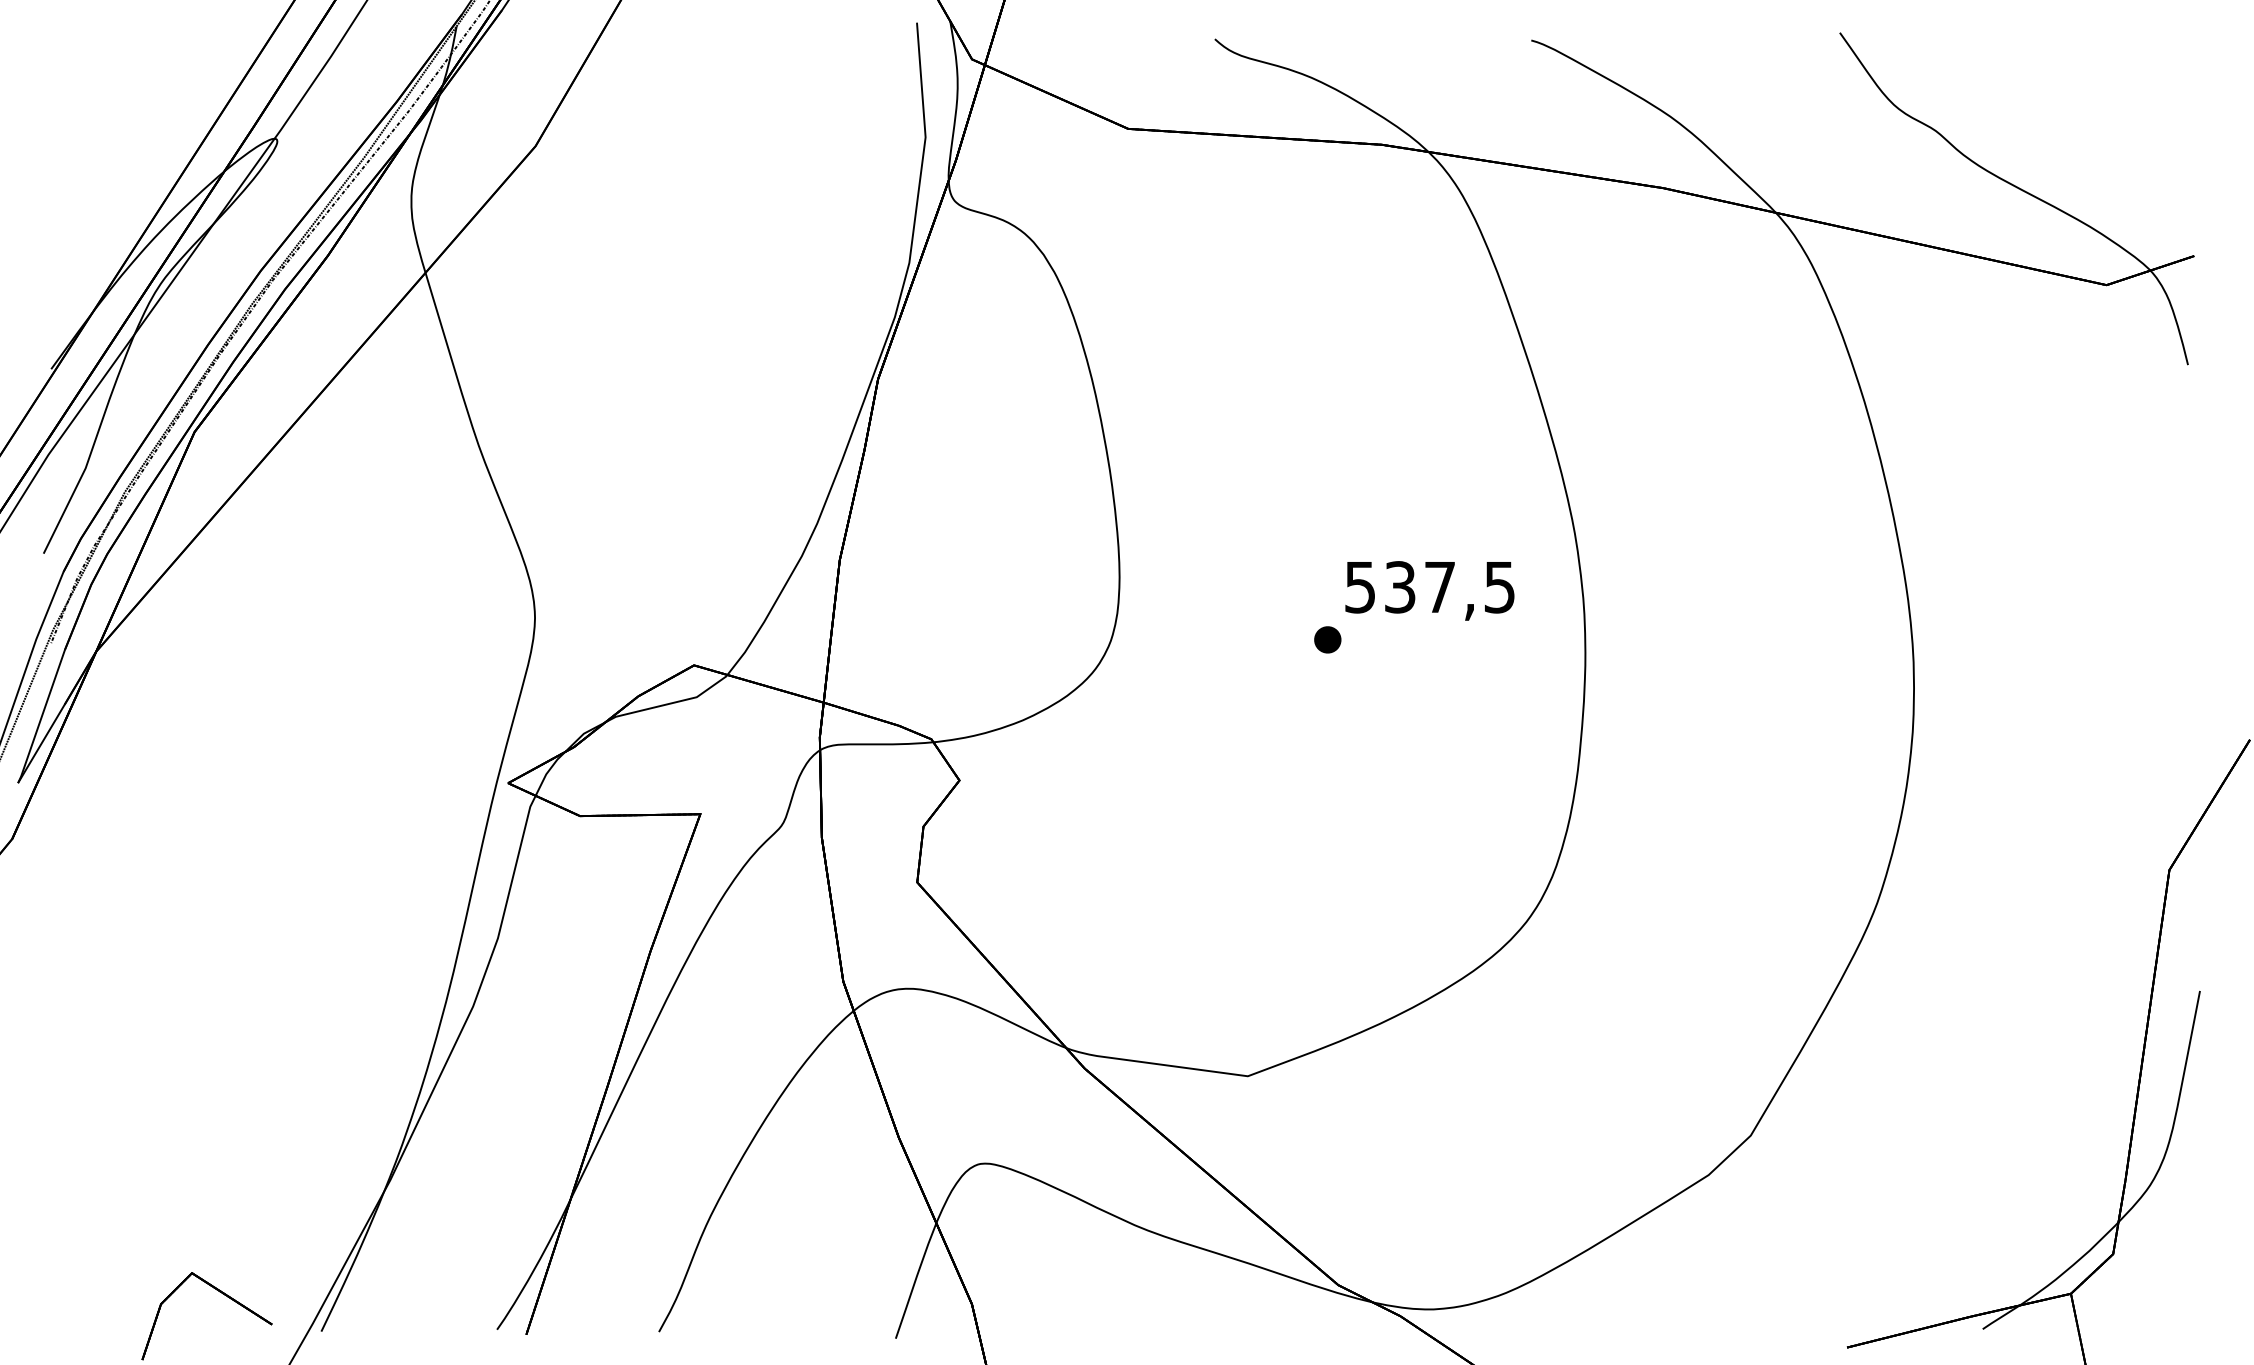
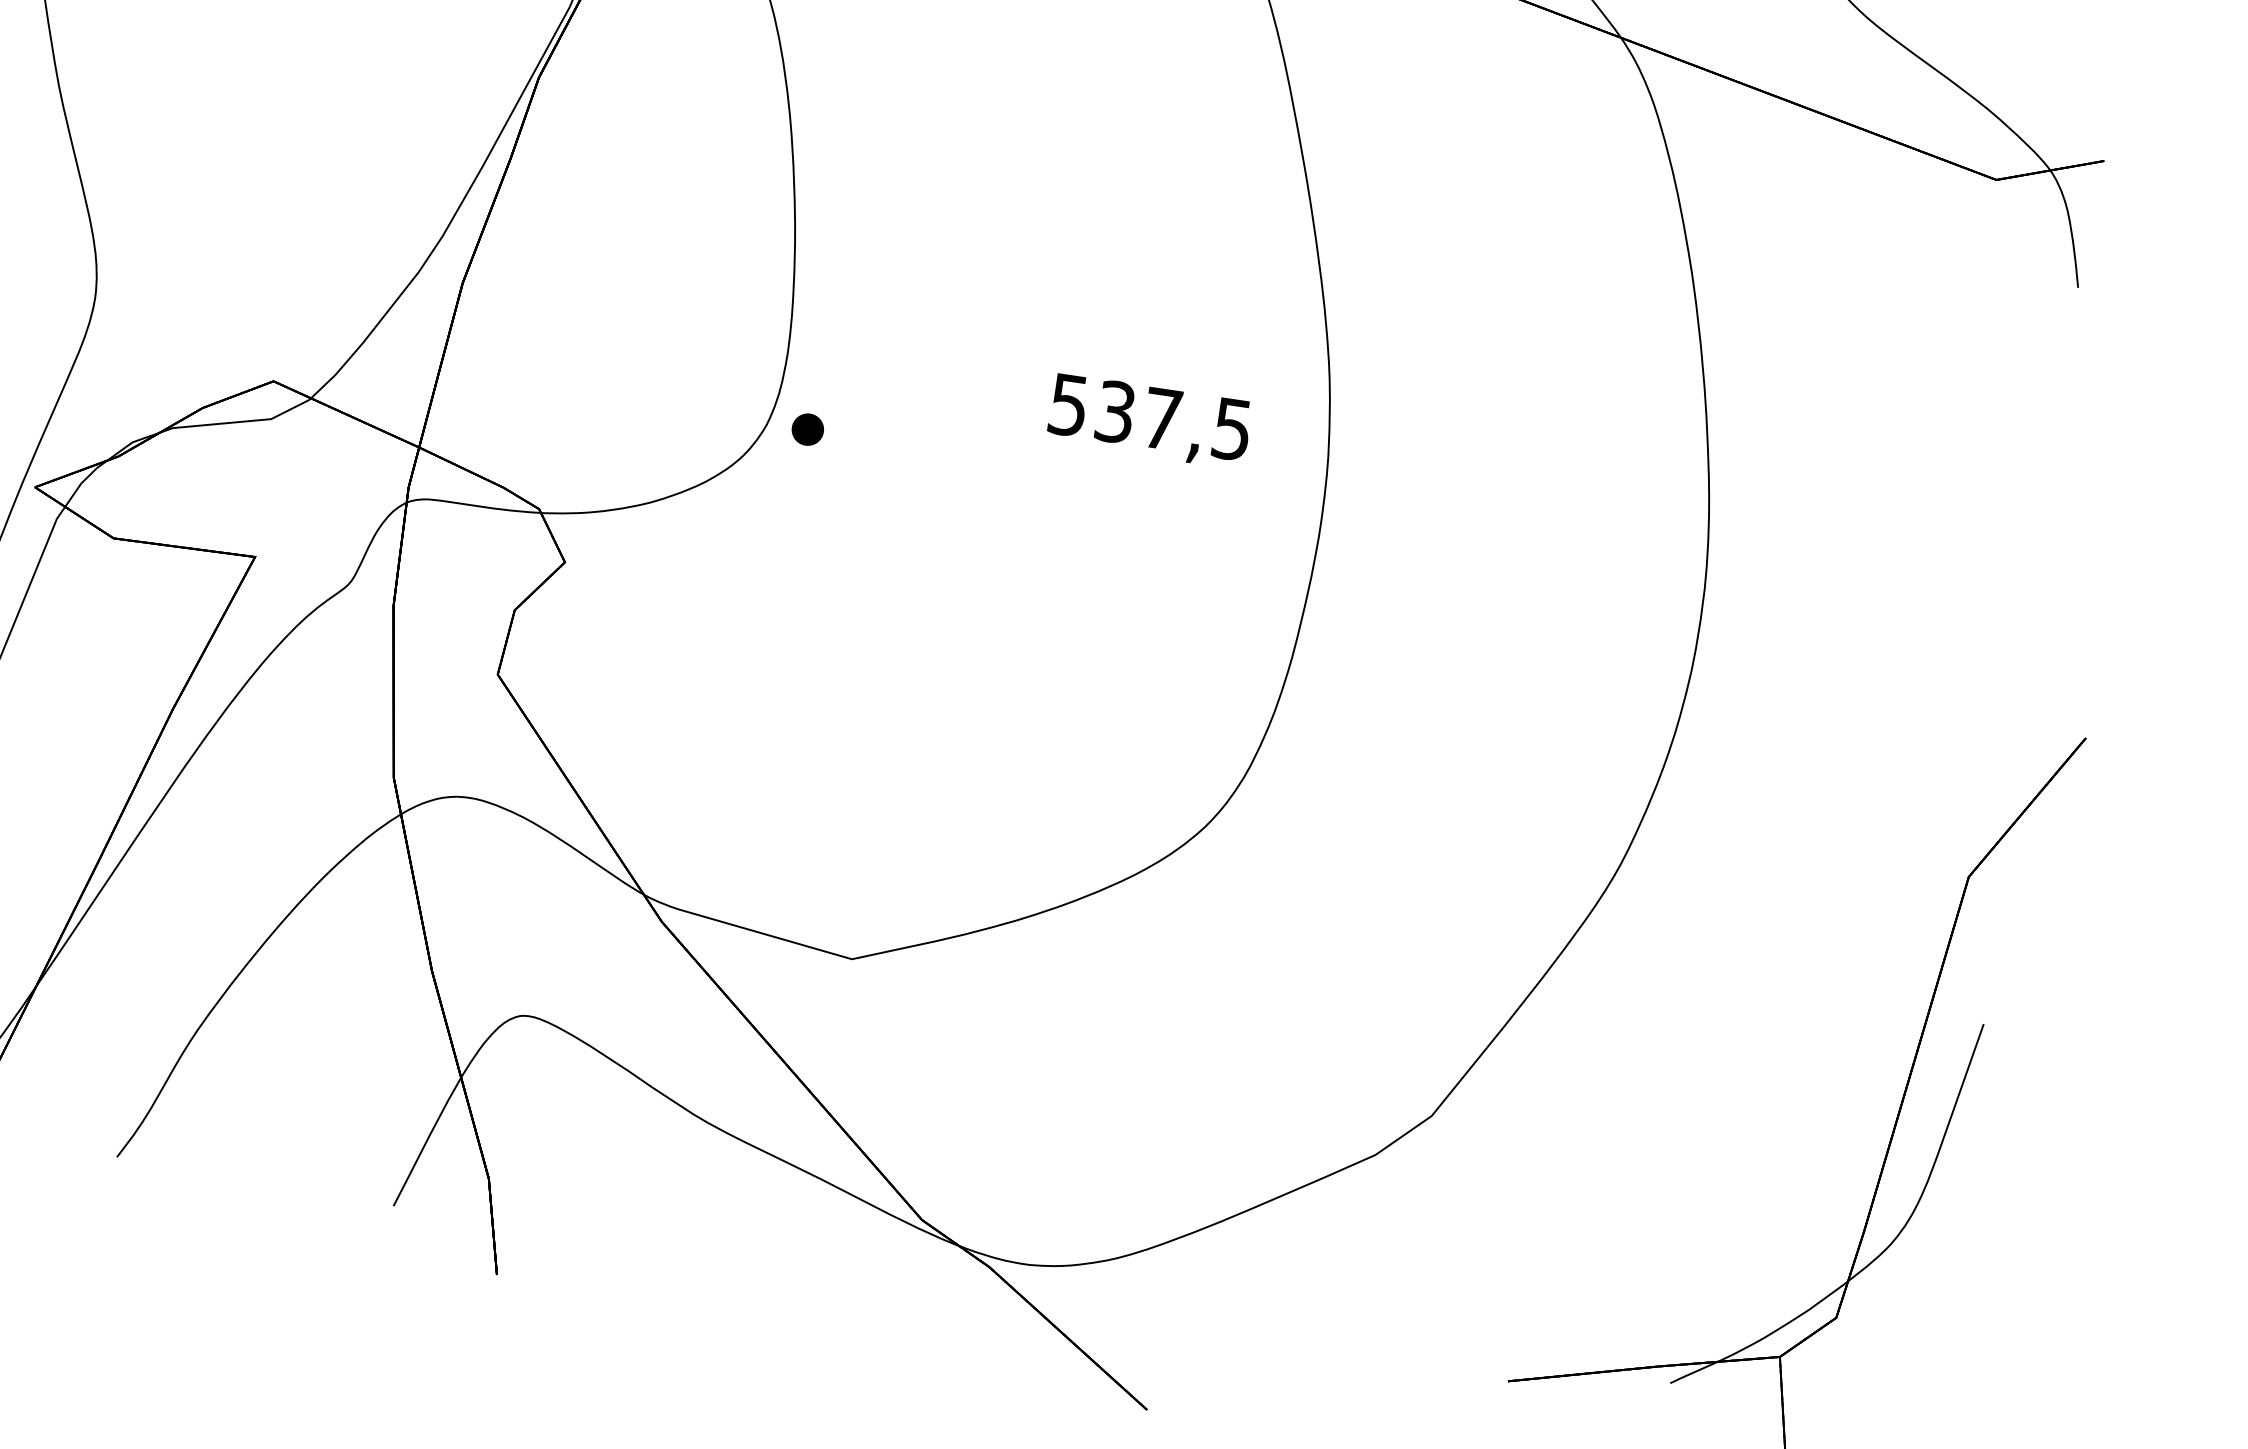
part: (1327, 639) -> (807, 429), moved

